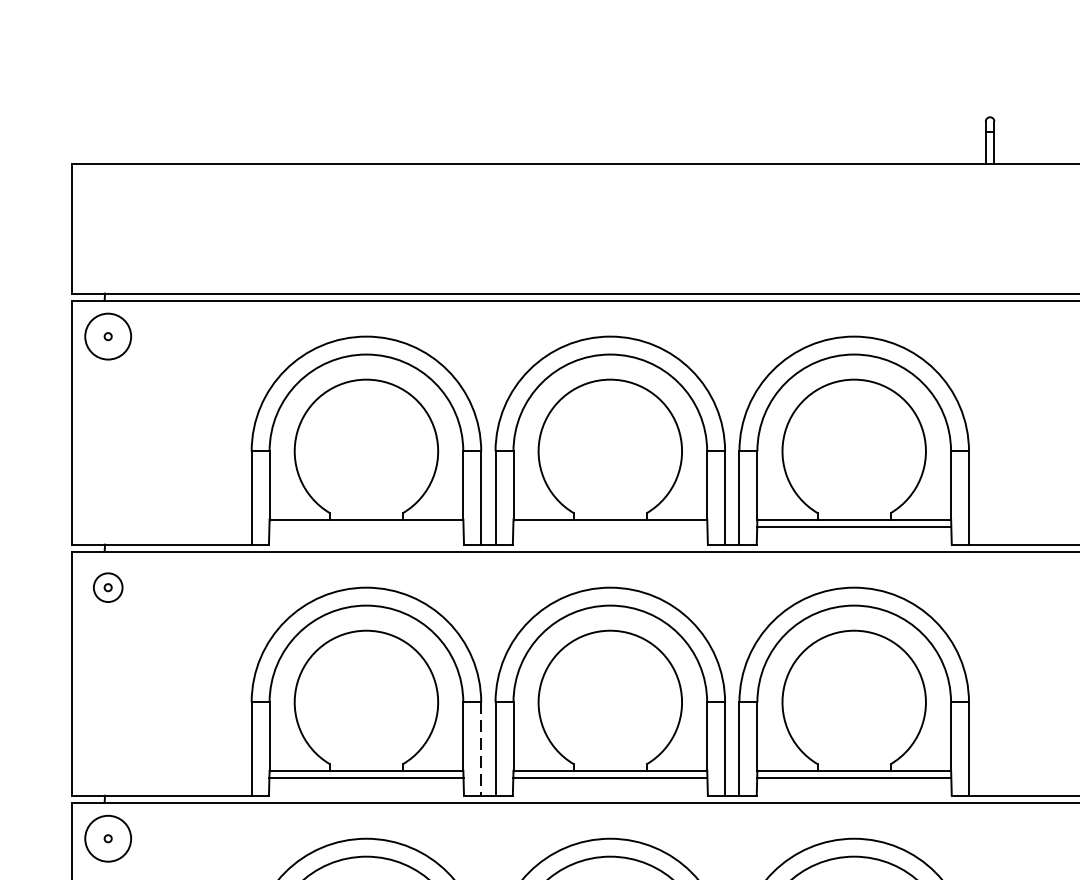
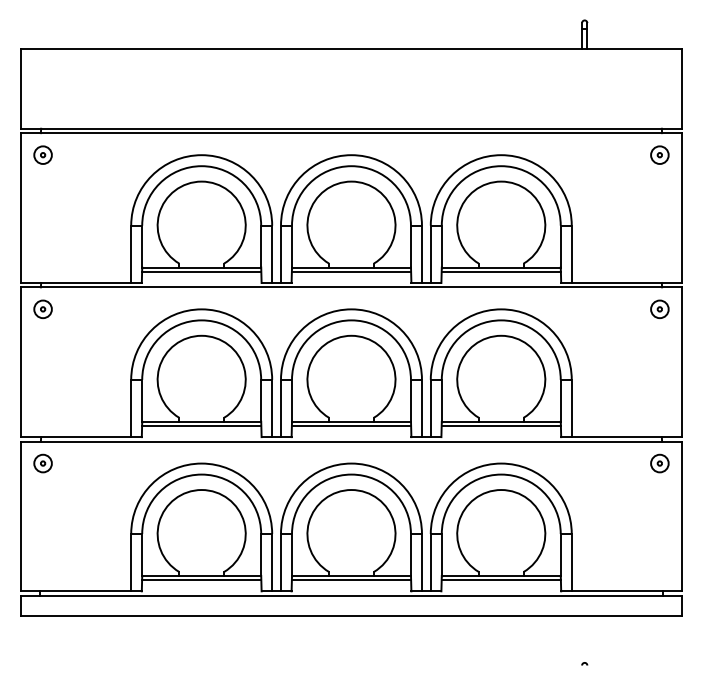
circle: (107, 335) -> (42, 154), size x0.62
line: (366, 526) -> (201, 271), added
line: (610, 526) -> (351, 271), added
line: (481, 749) -> (272, 408), dashed -> solid
circle: (107, 838) -> (42, 463), size x0.62

